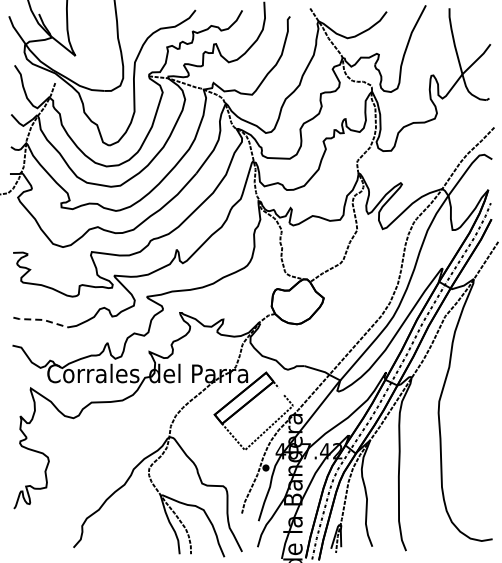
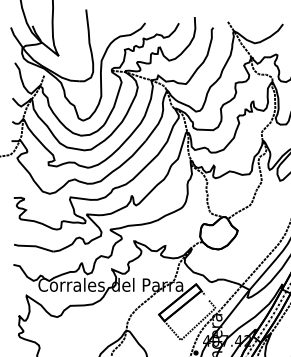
line: (40, 319) -> (33, 245), dashed -> solid

